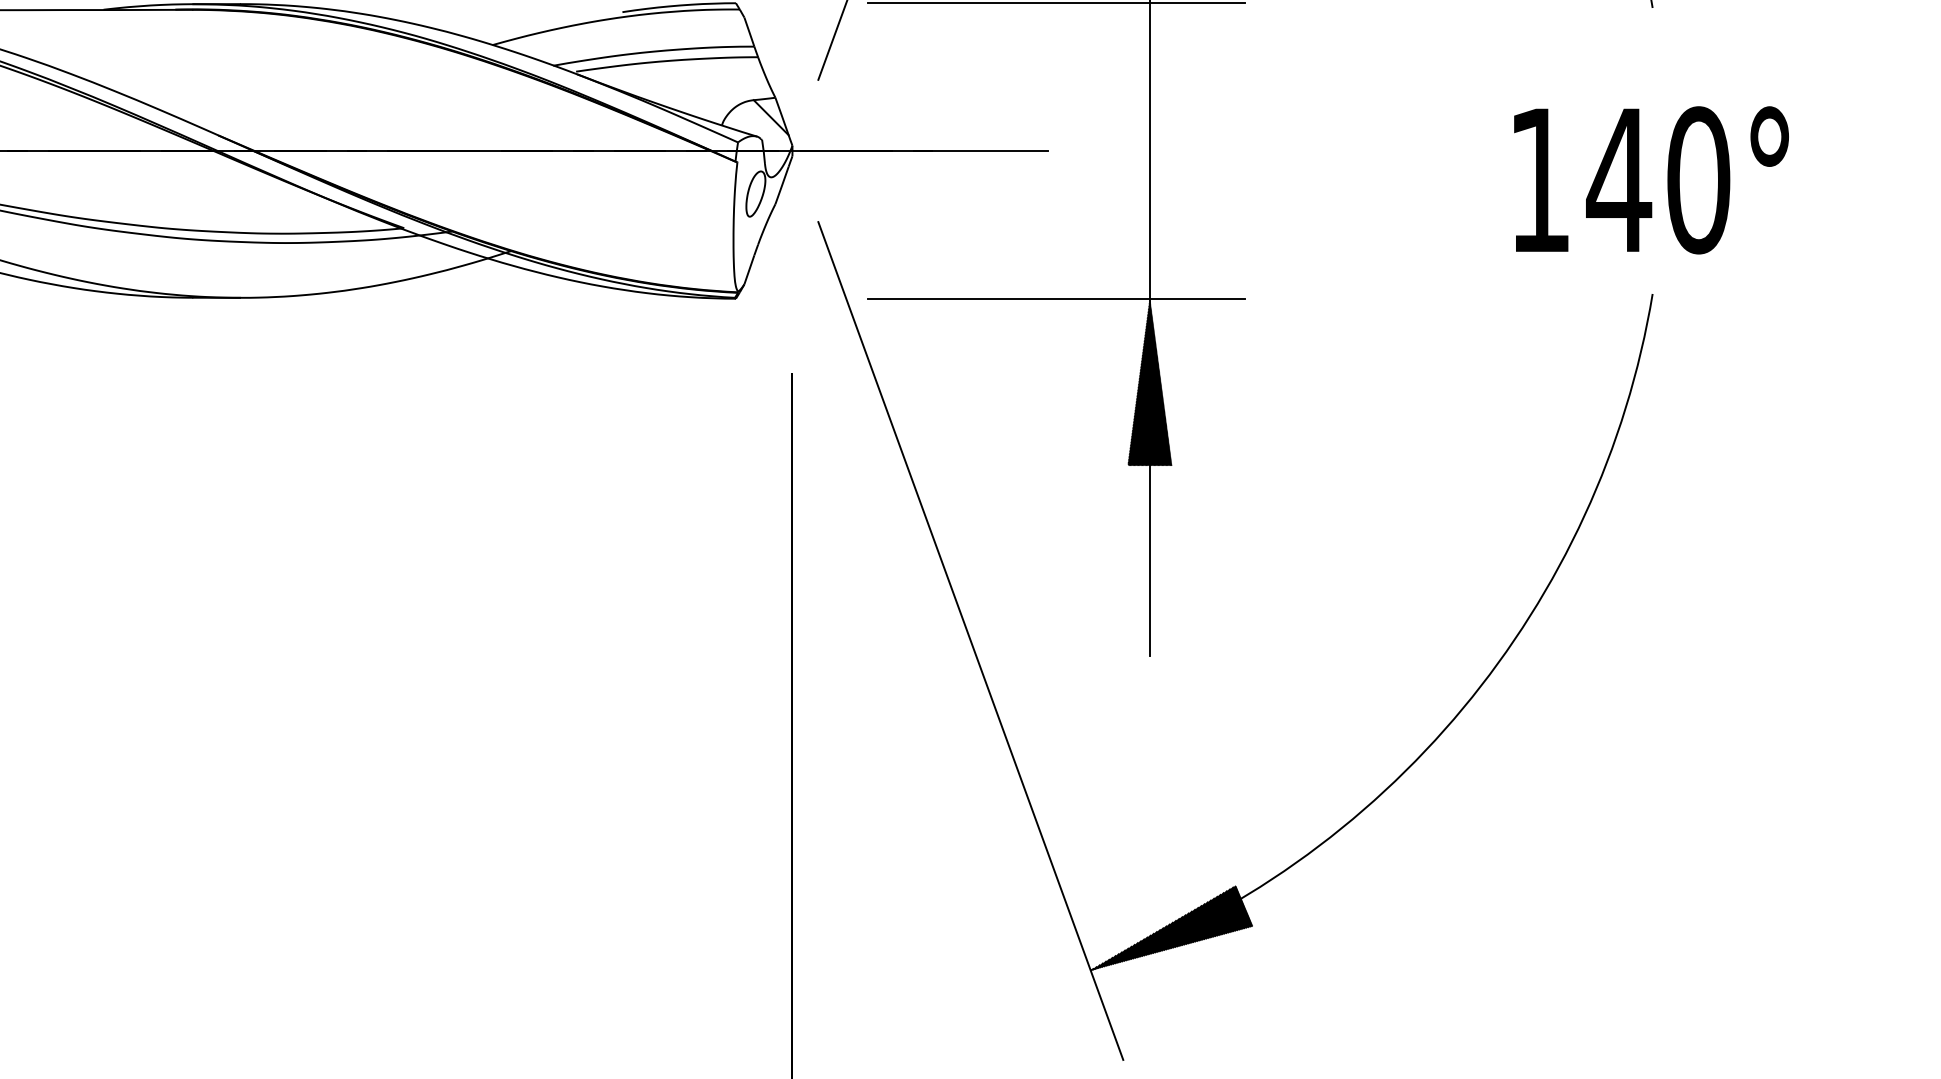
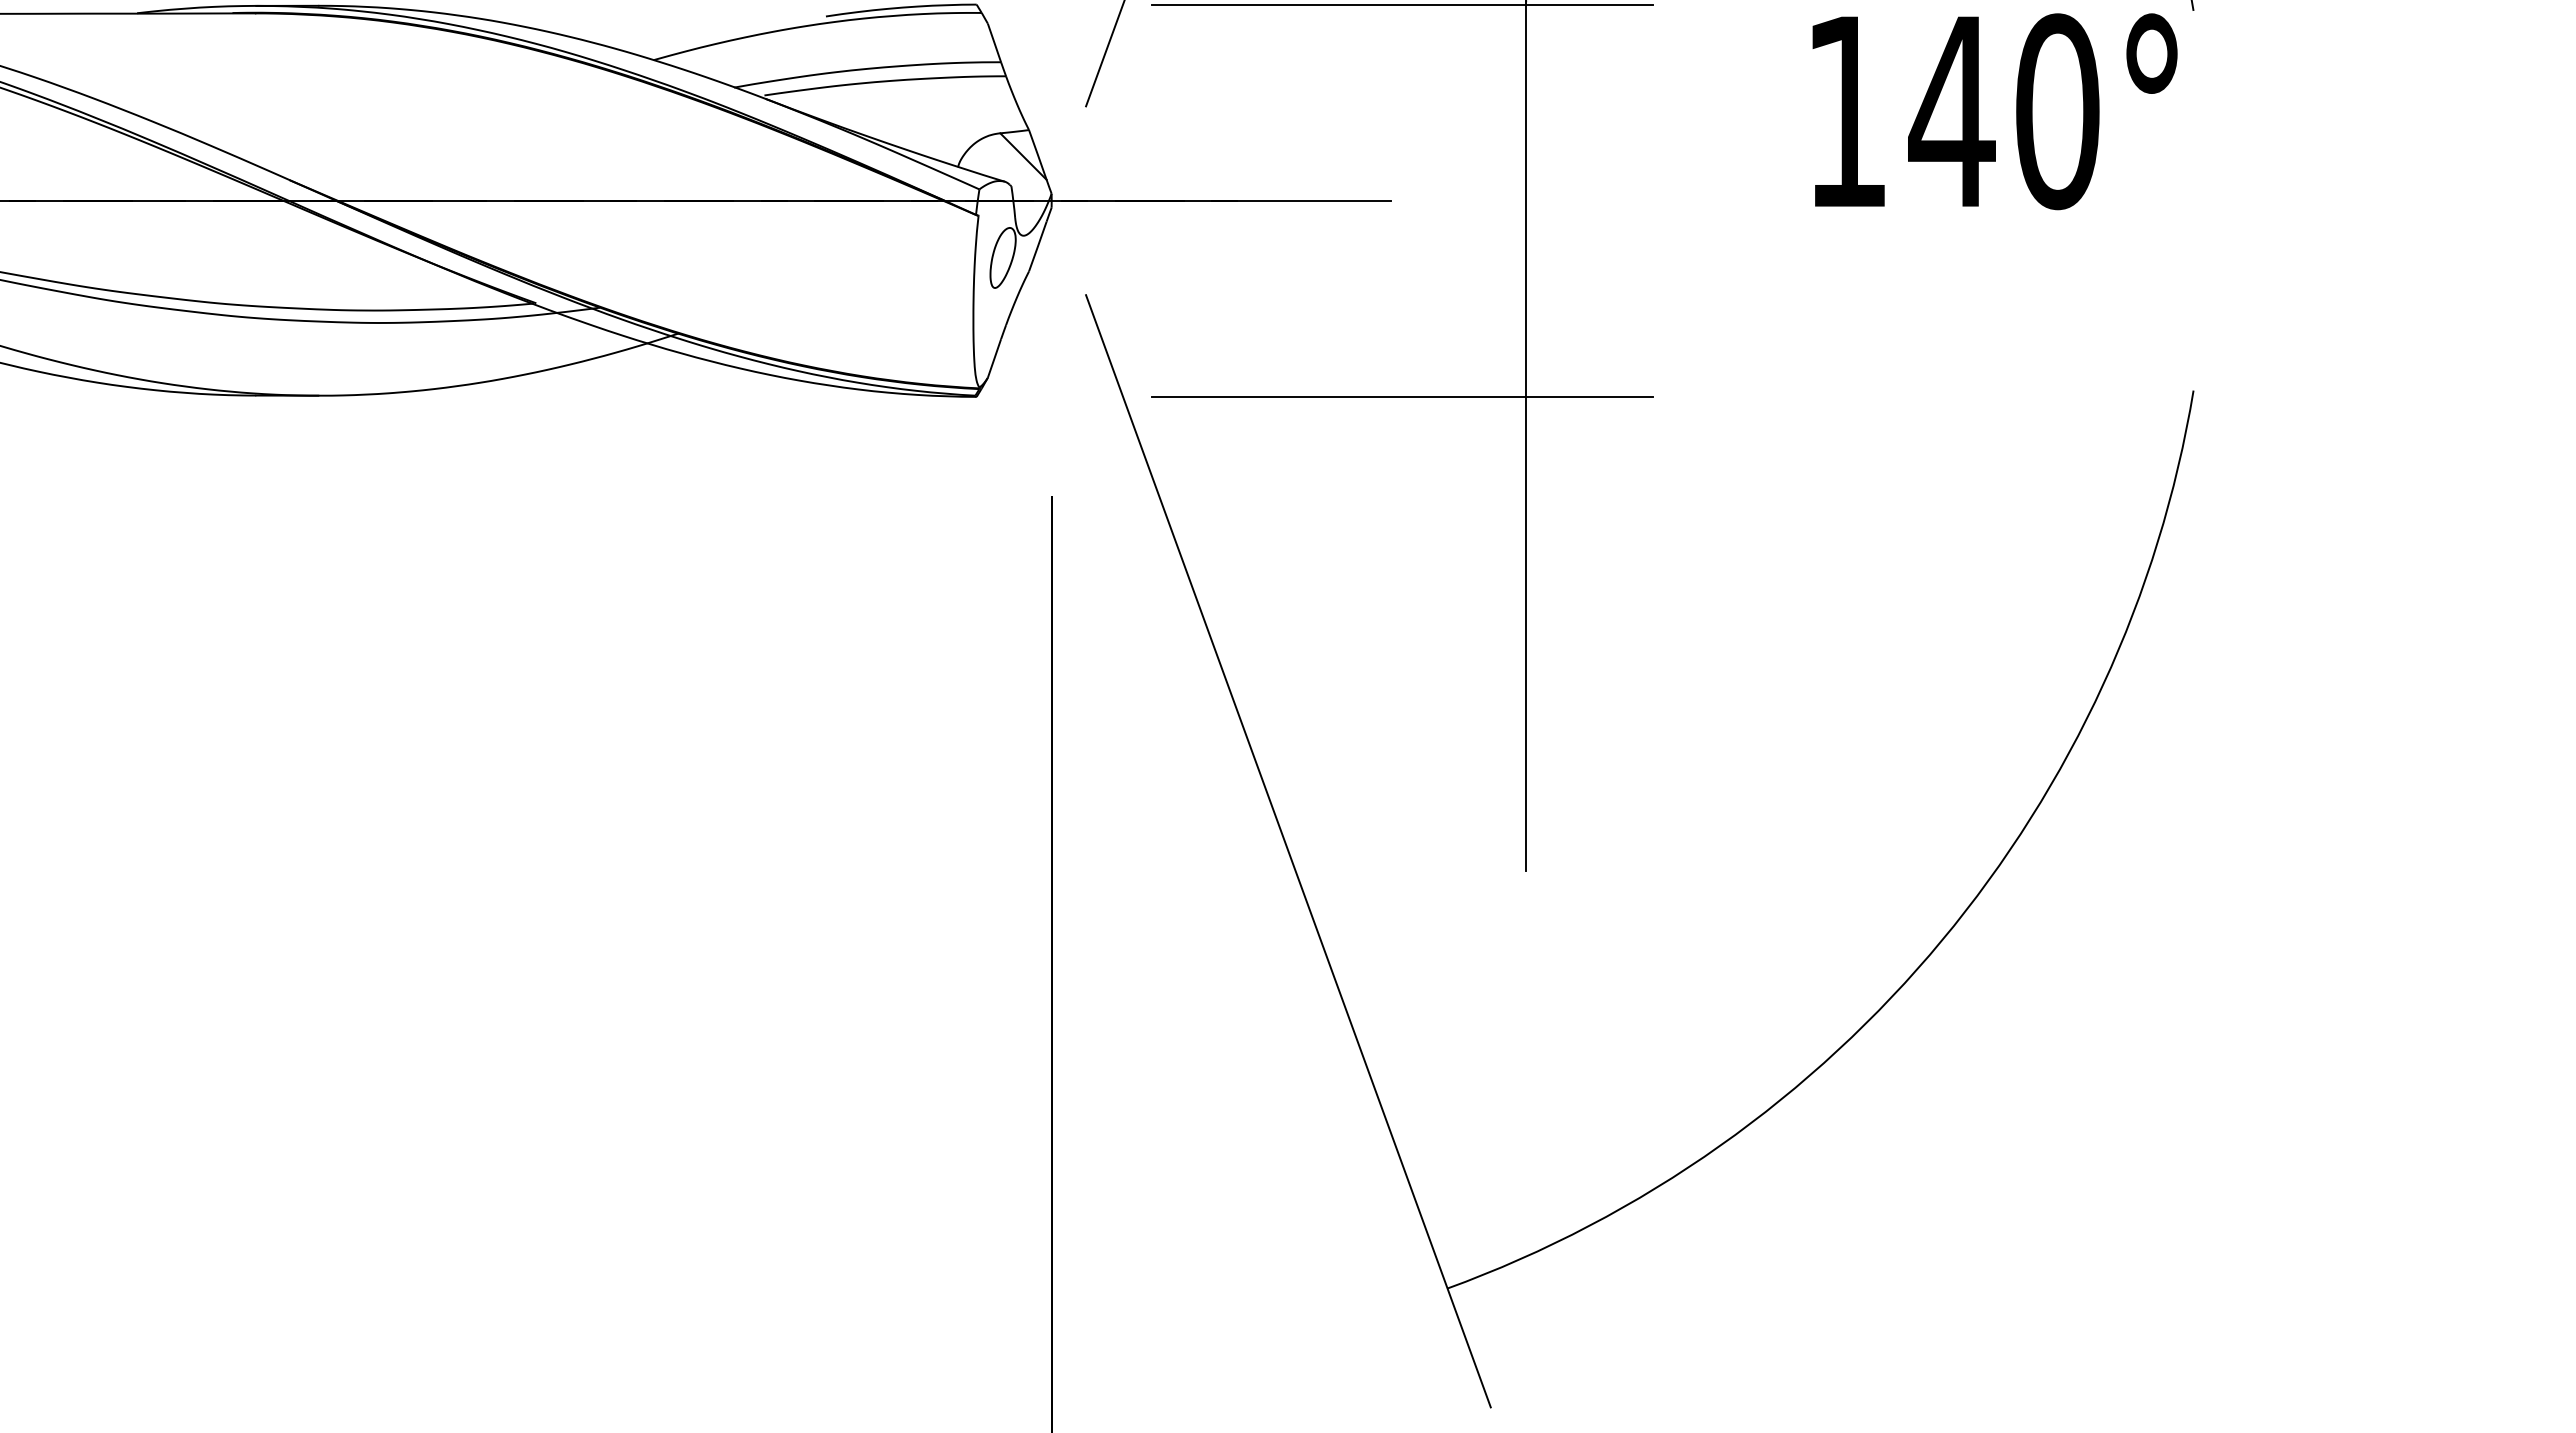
text: (1651, 180) -> (1994, 111), moved
hatch: (1150, 382) -> (1526, 507), removed
hatch: (1171, 928) -> (1554, 1232), removed

